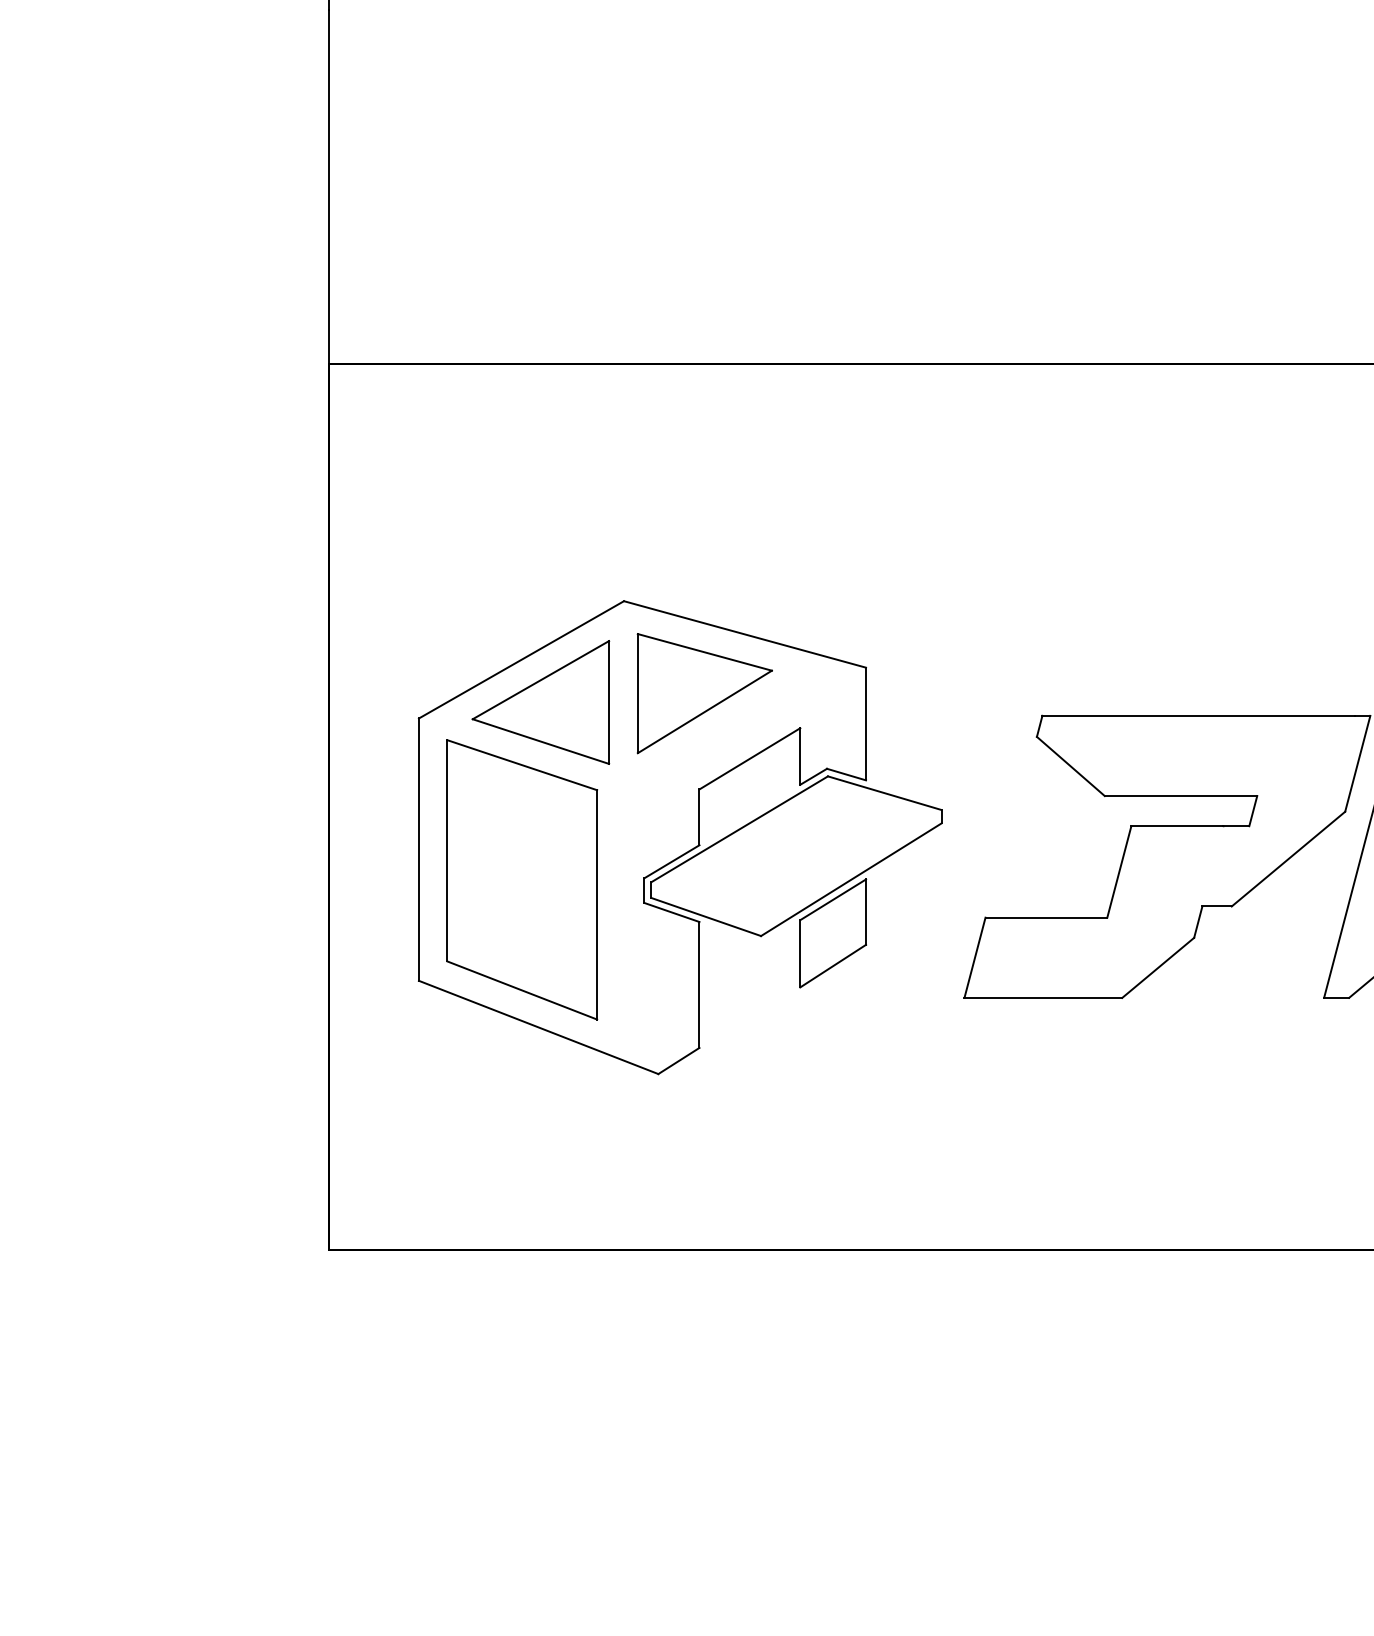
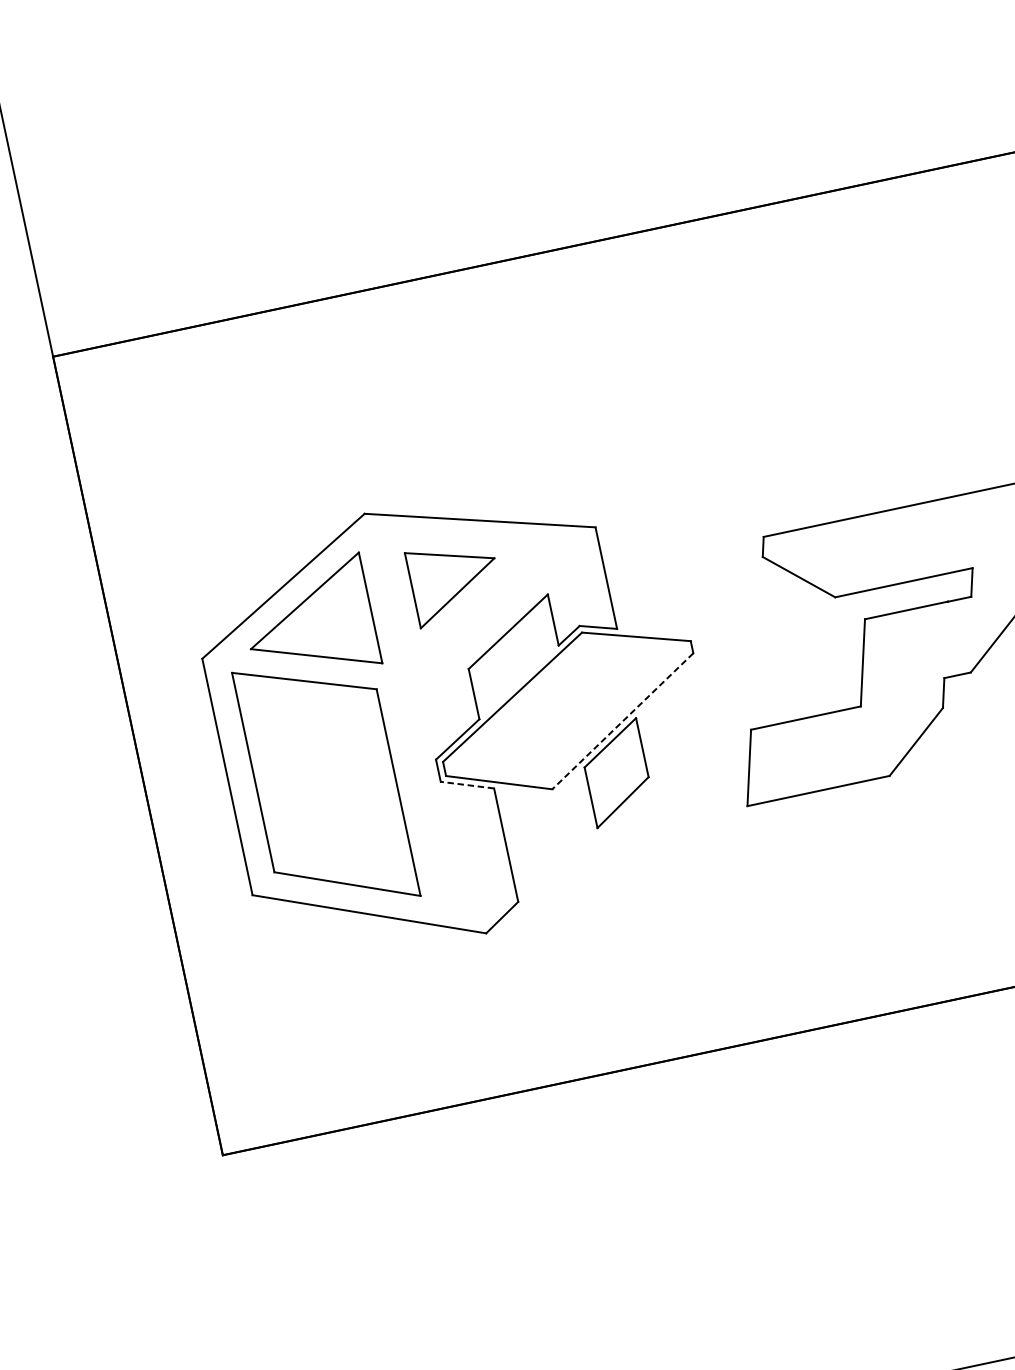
part: (704, 693) -> (454, 581), size x0.7
line: (850, 880) -> (622, 722), solid -> dashed
line: (671, 912) -> (467, 785), solid -> dashed

